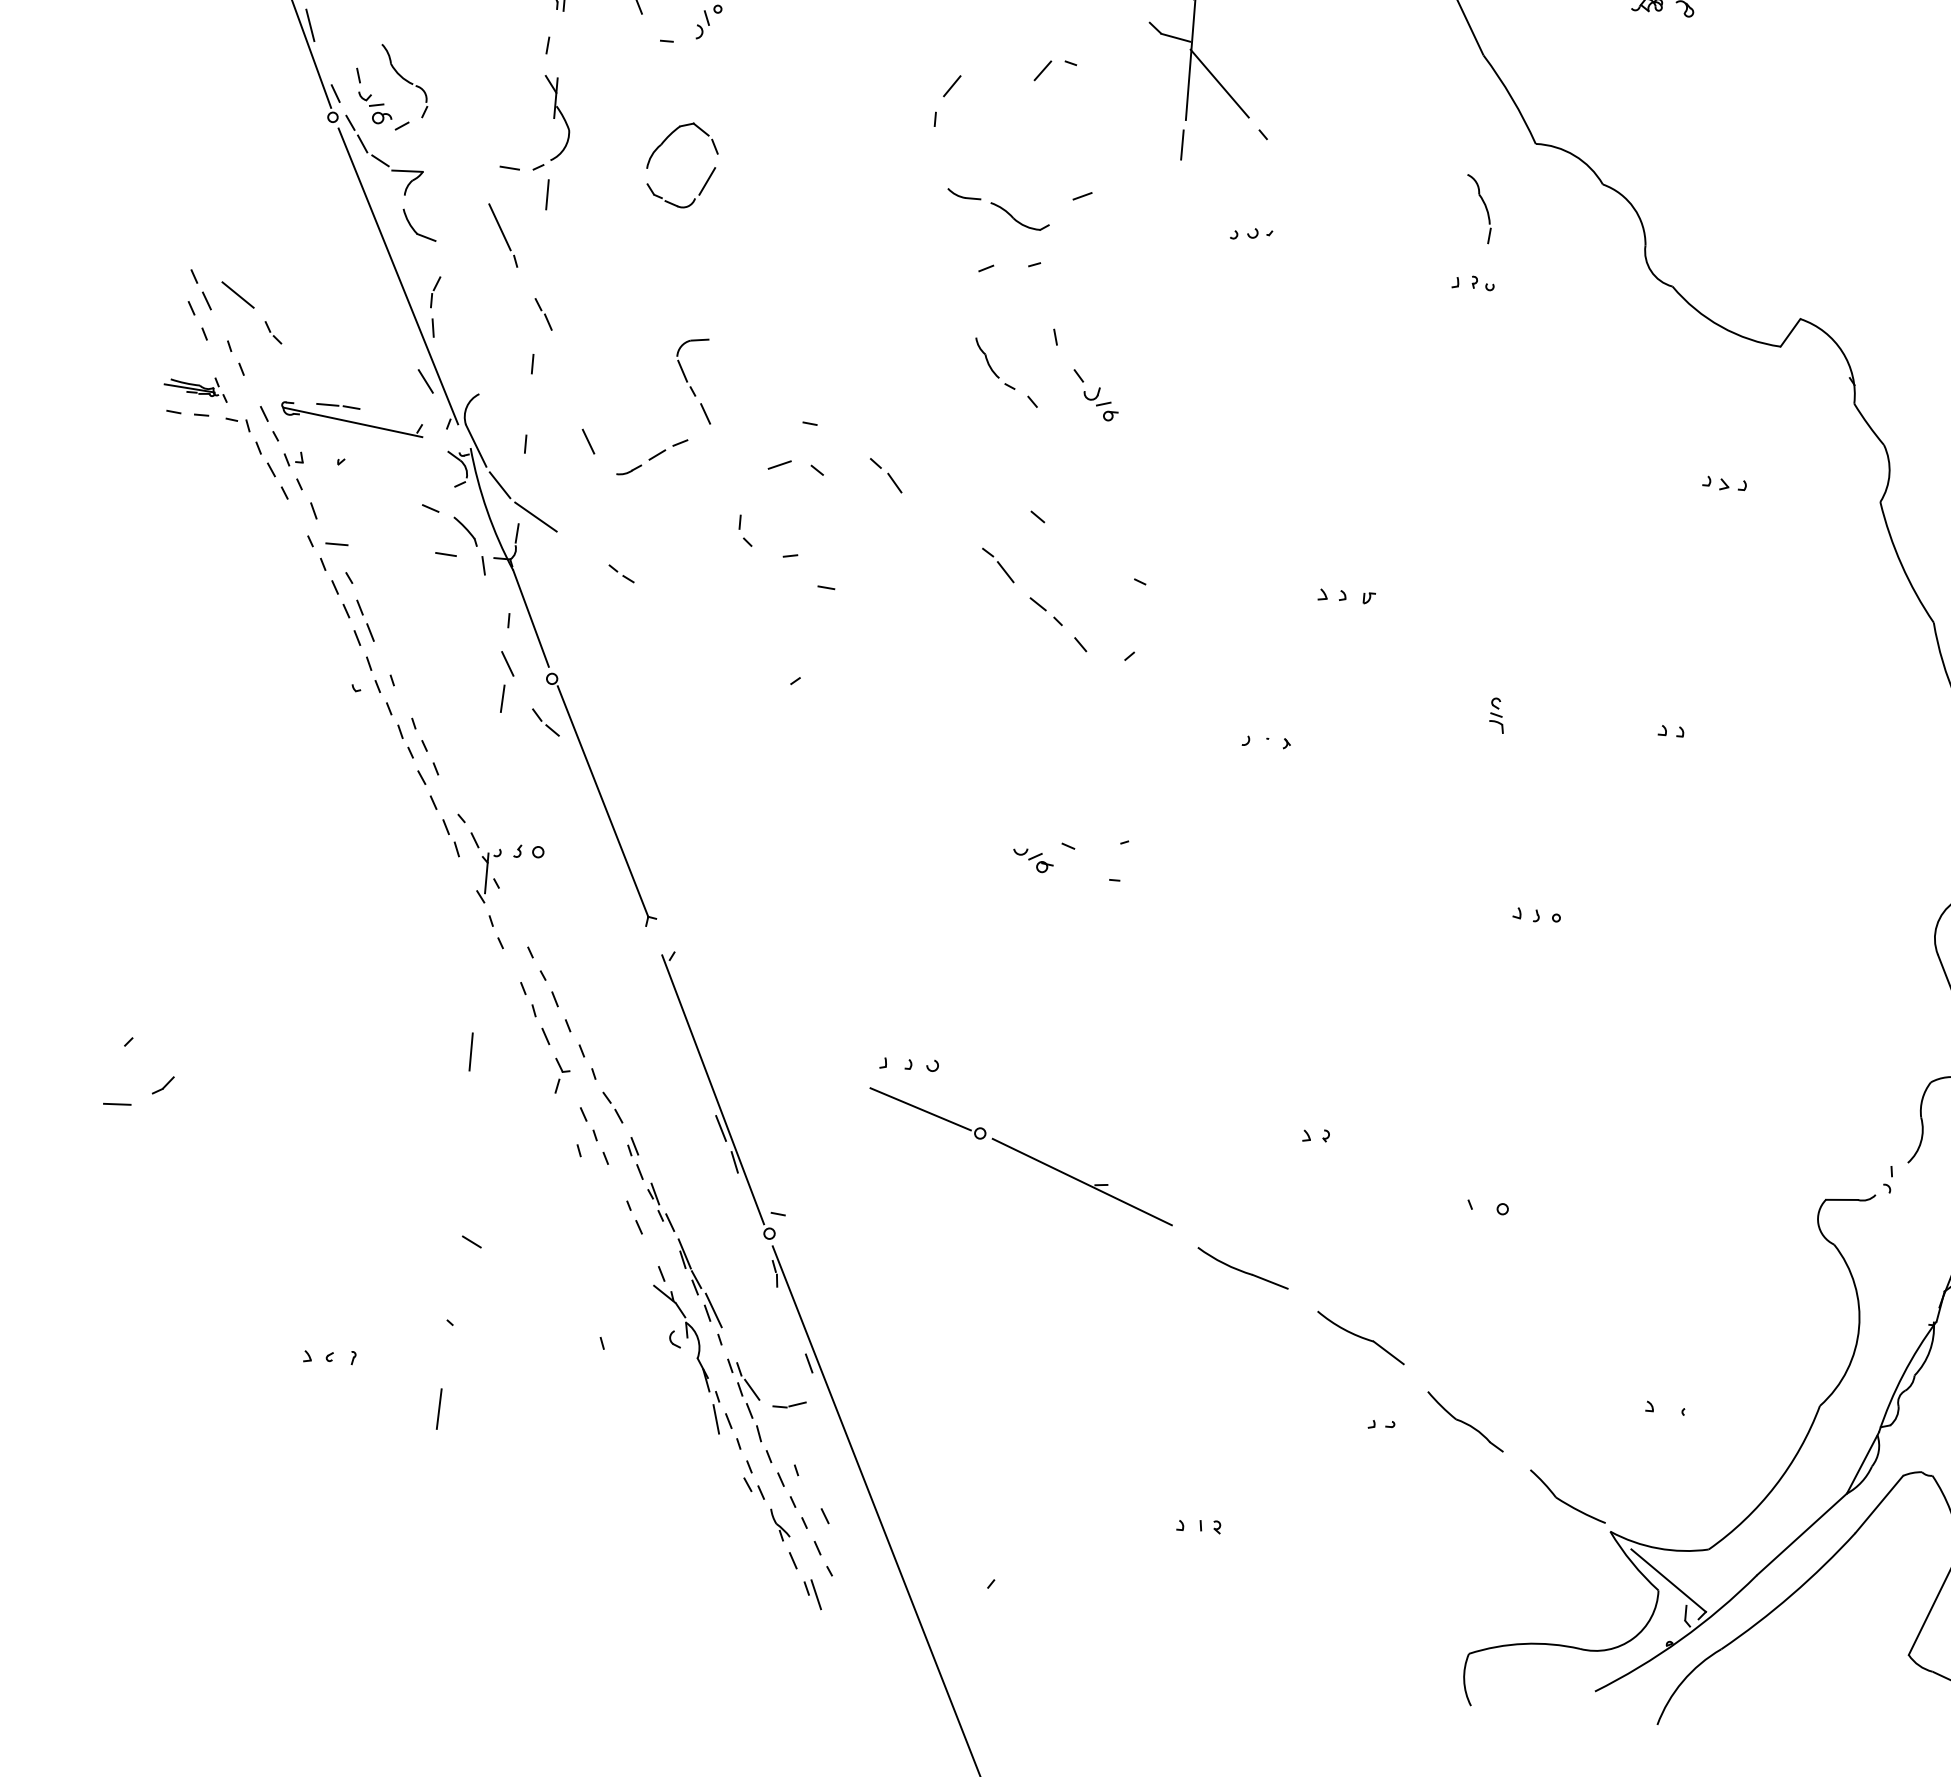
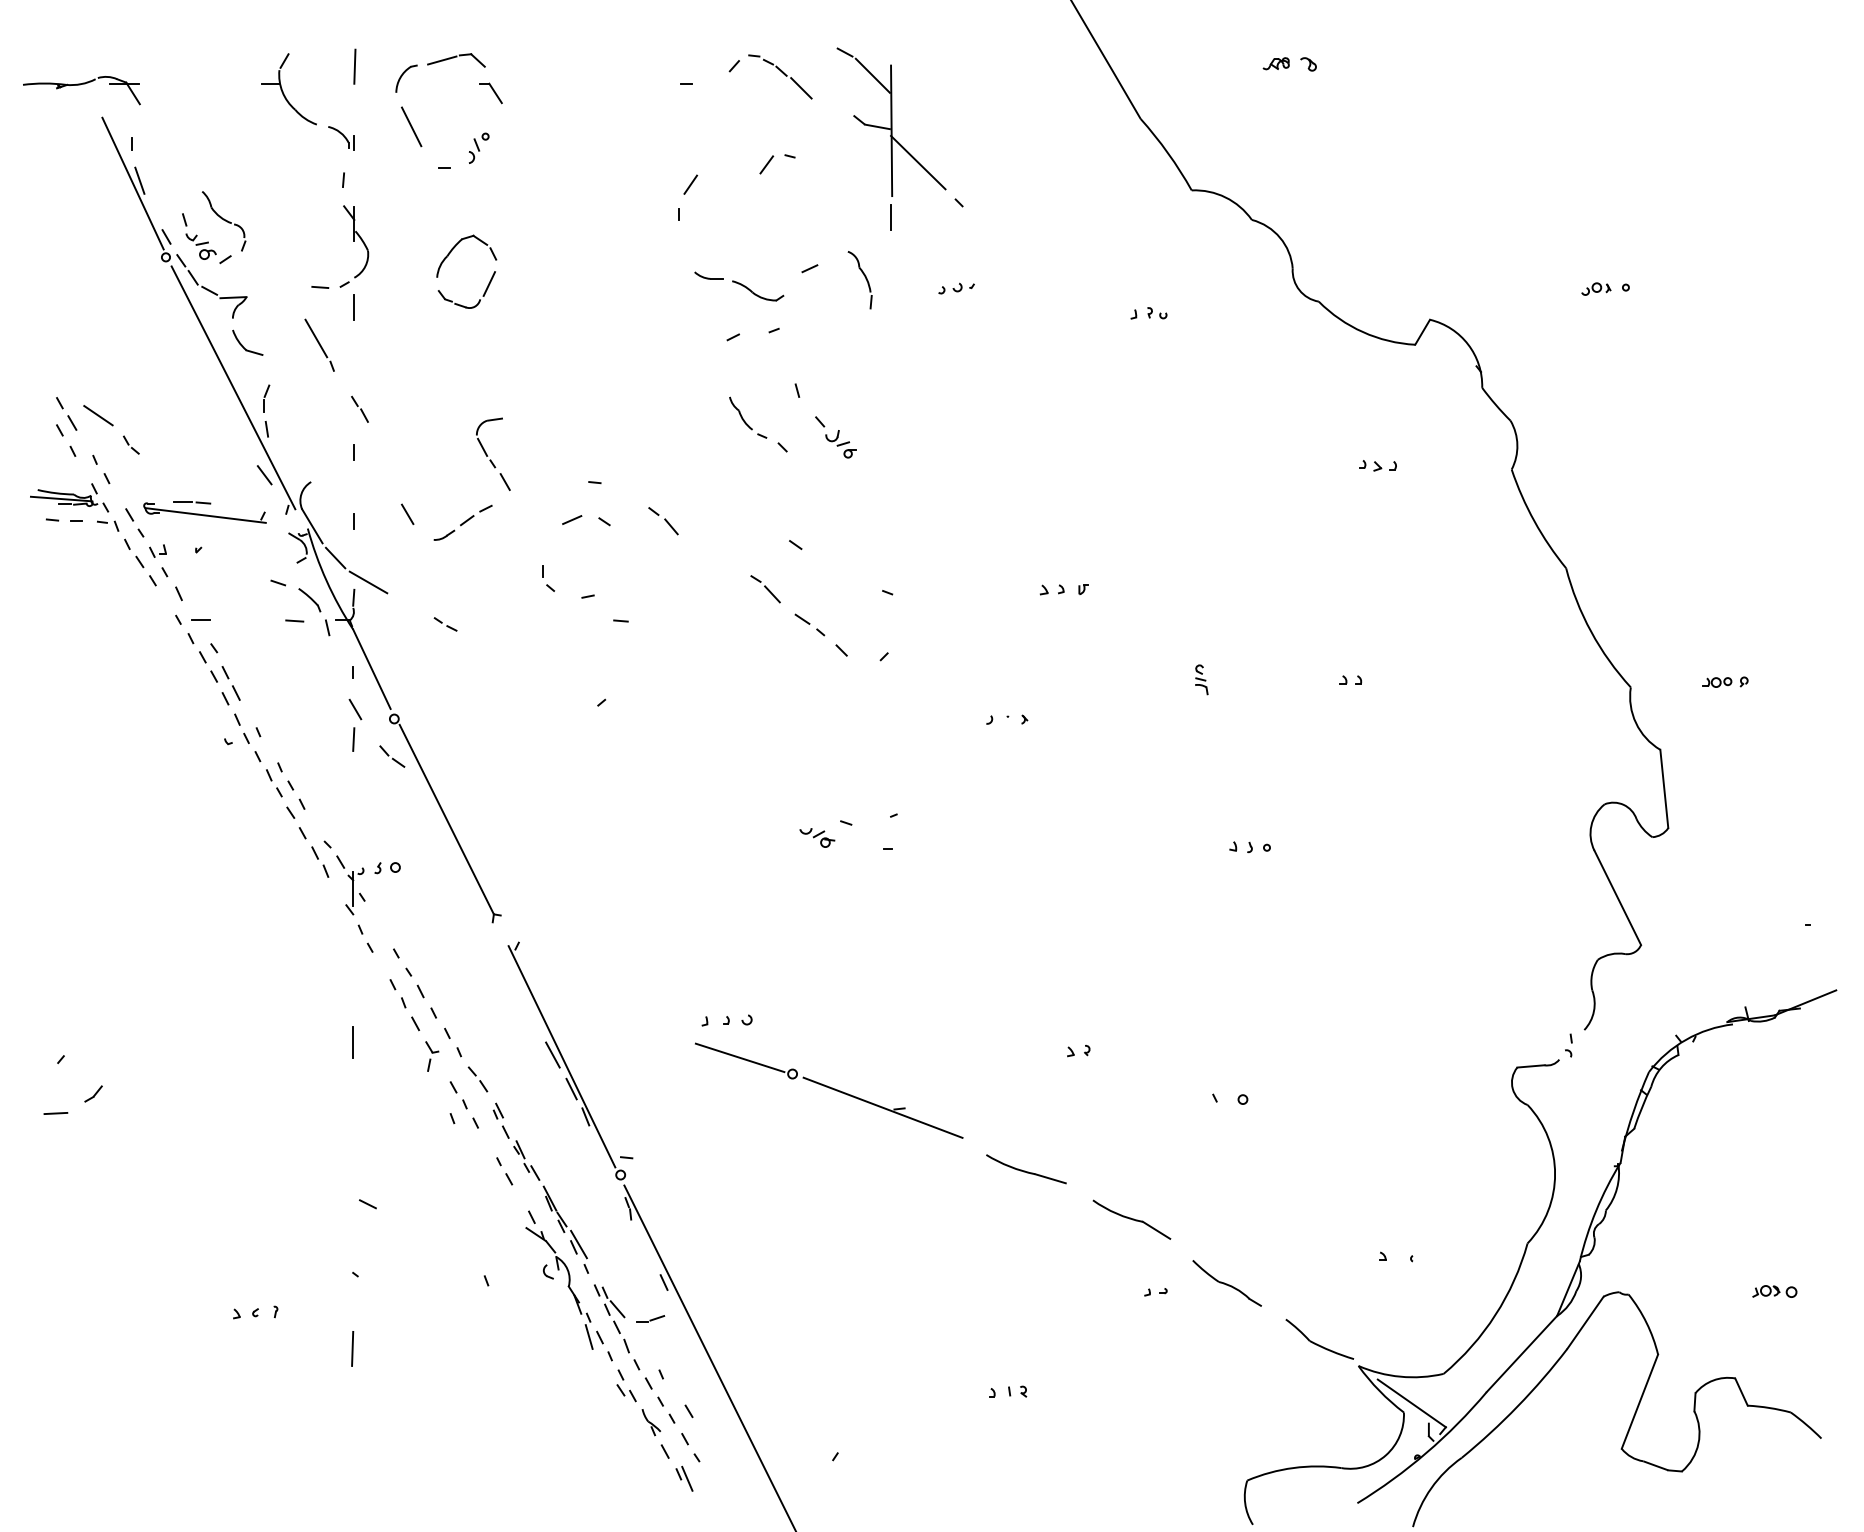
part: (1478, 209) -> (859, 280), moved
part: (195, 387) -> (69, 497), size x1.43
line: (702, 1086) -> (552, 1054), added

